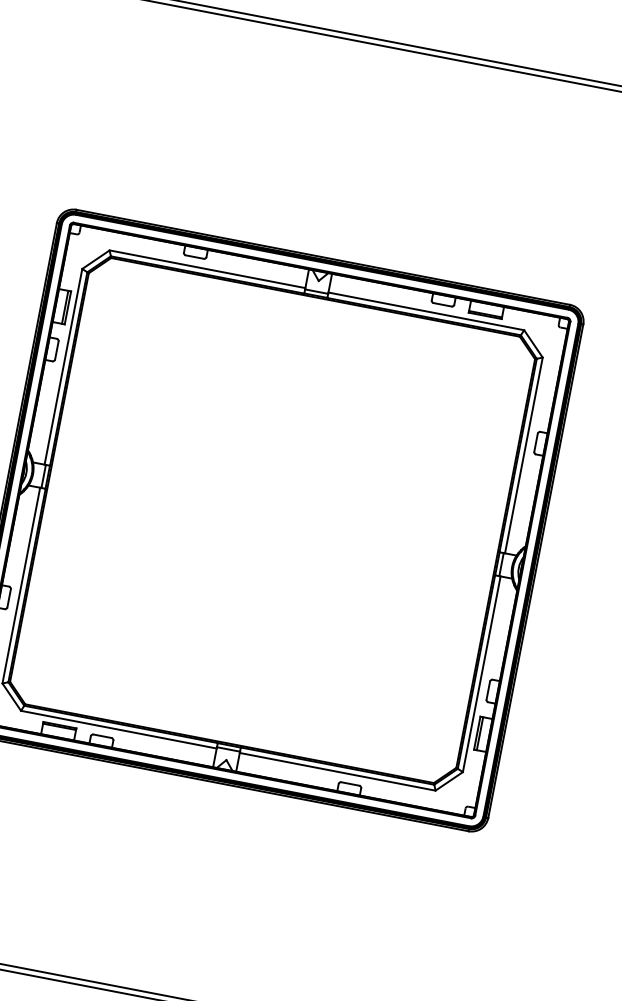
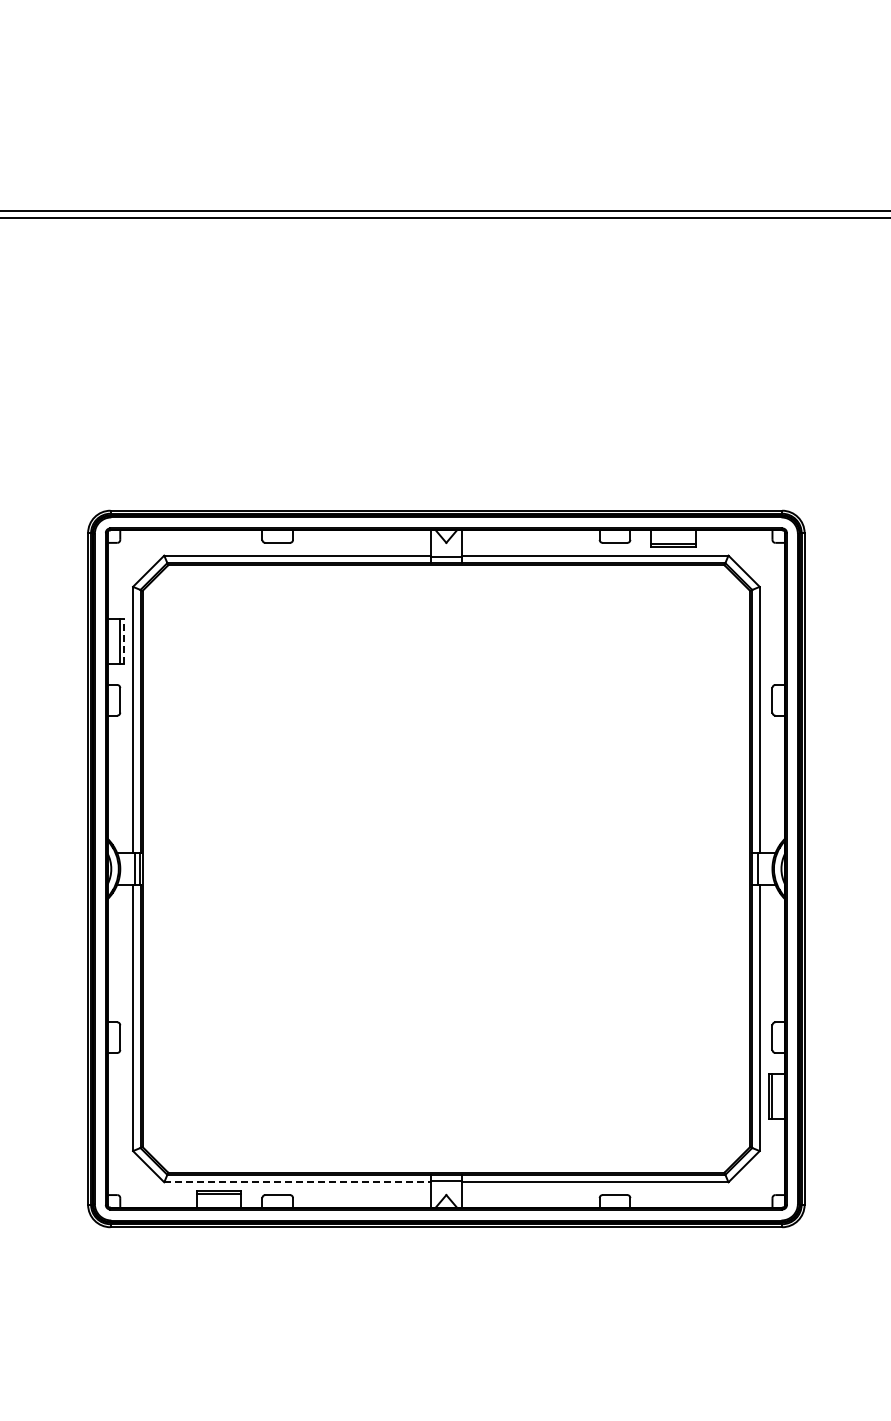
line: (68, 307) -> (124, 641), solid -> dashed
line: (118, 729) -> (297, 1182), solid -> dashed

